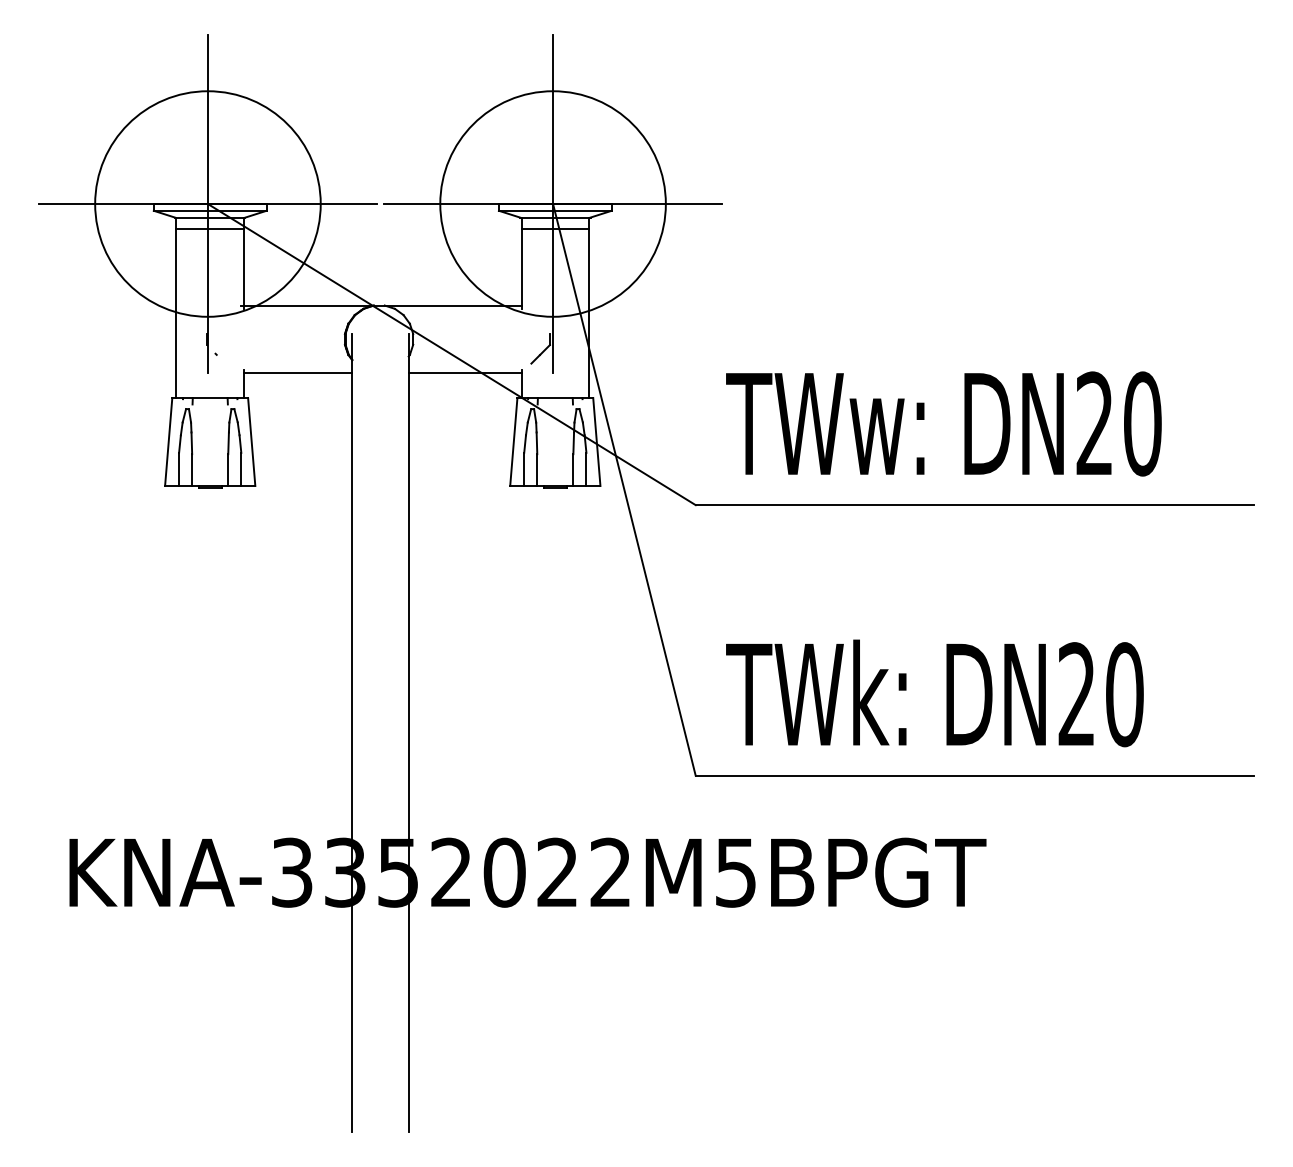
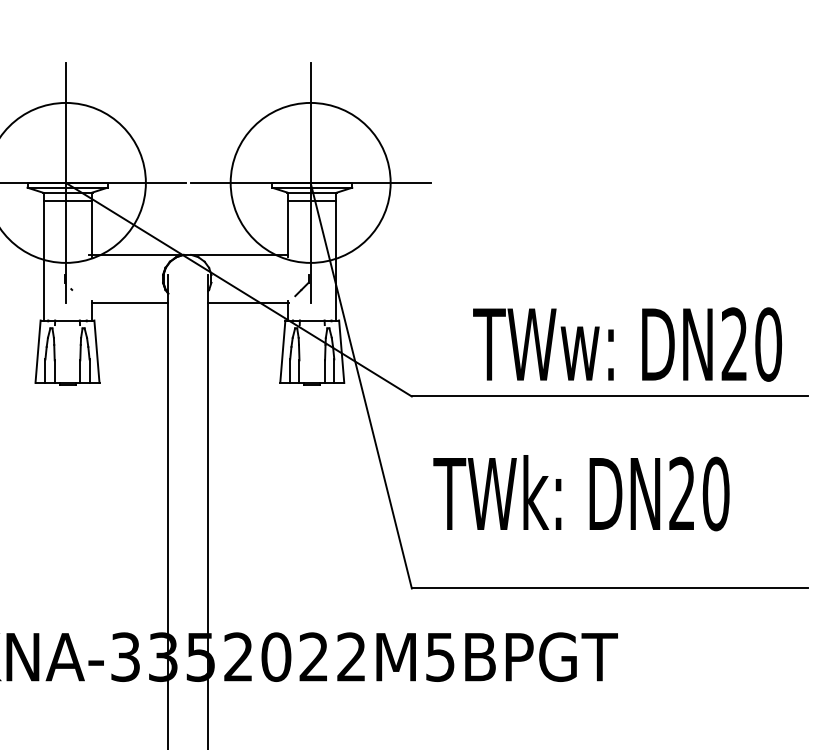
text: (943, 423) -> (627, 344), moved
text: (934, 693) -> (581, 493), moved

